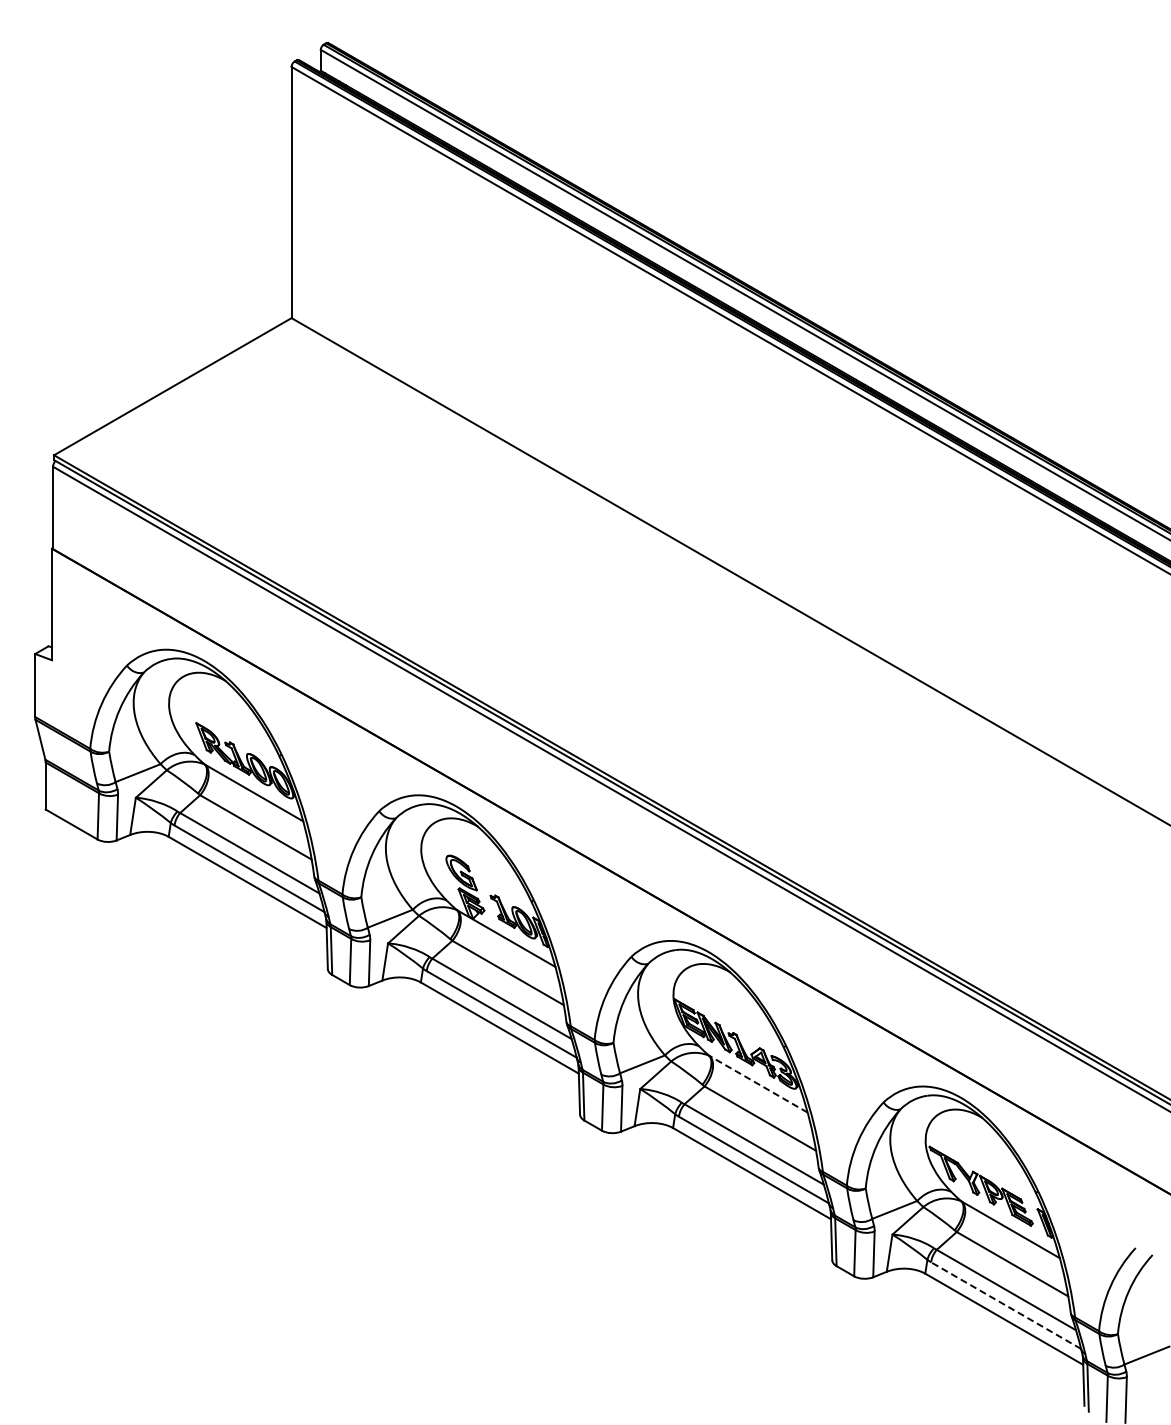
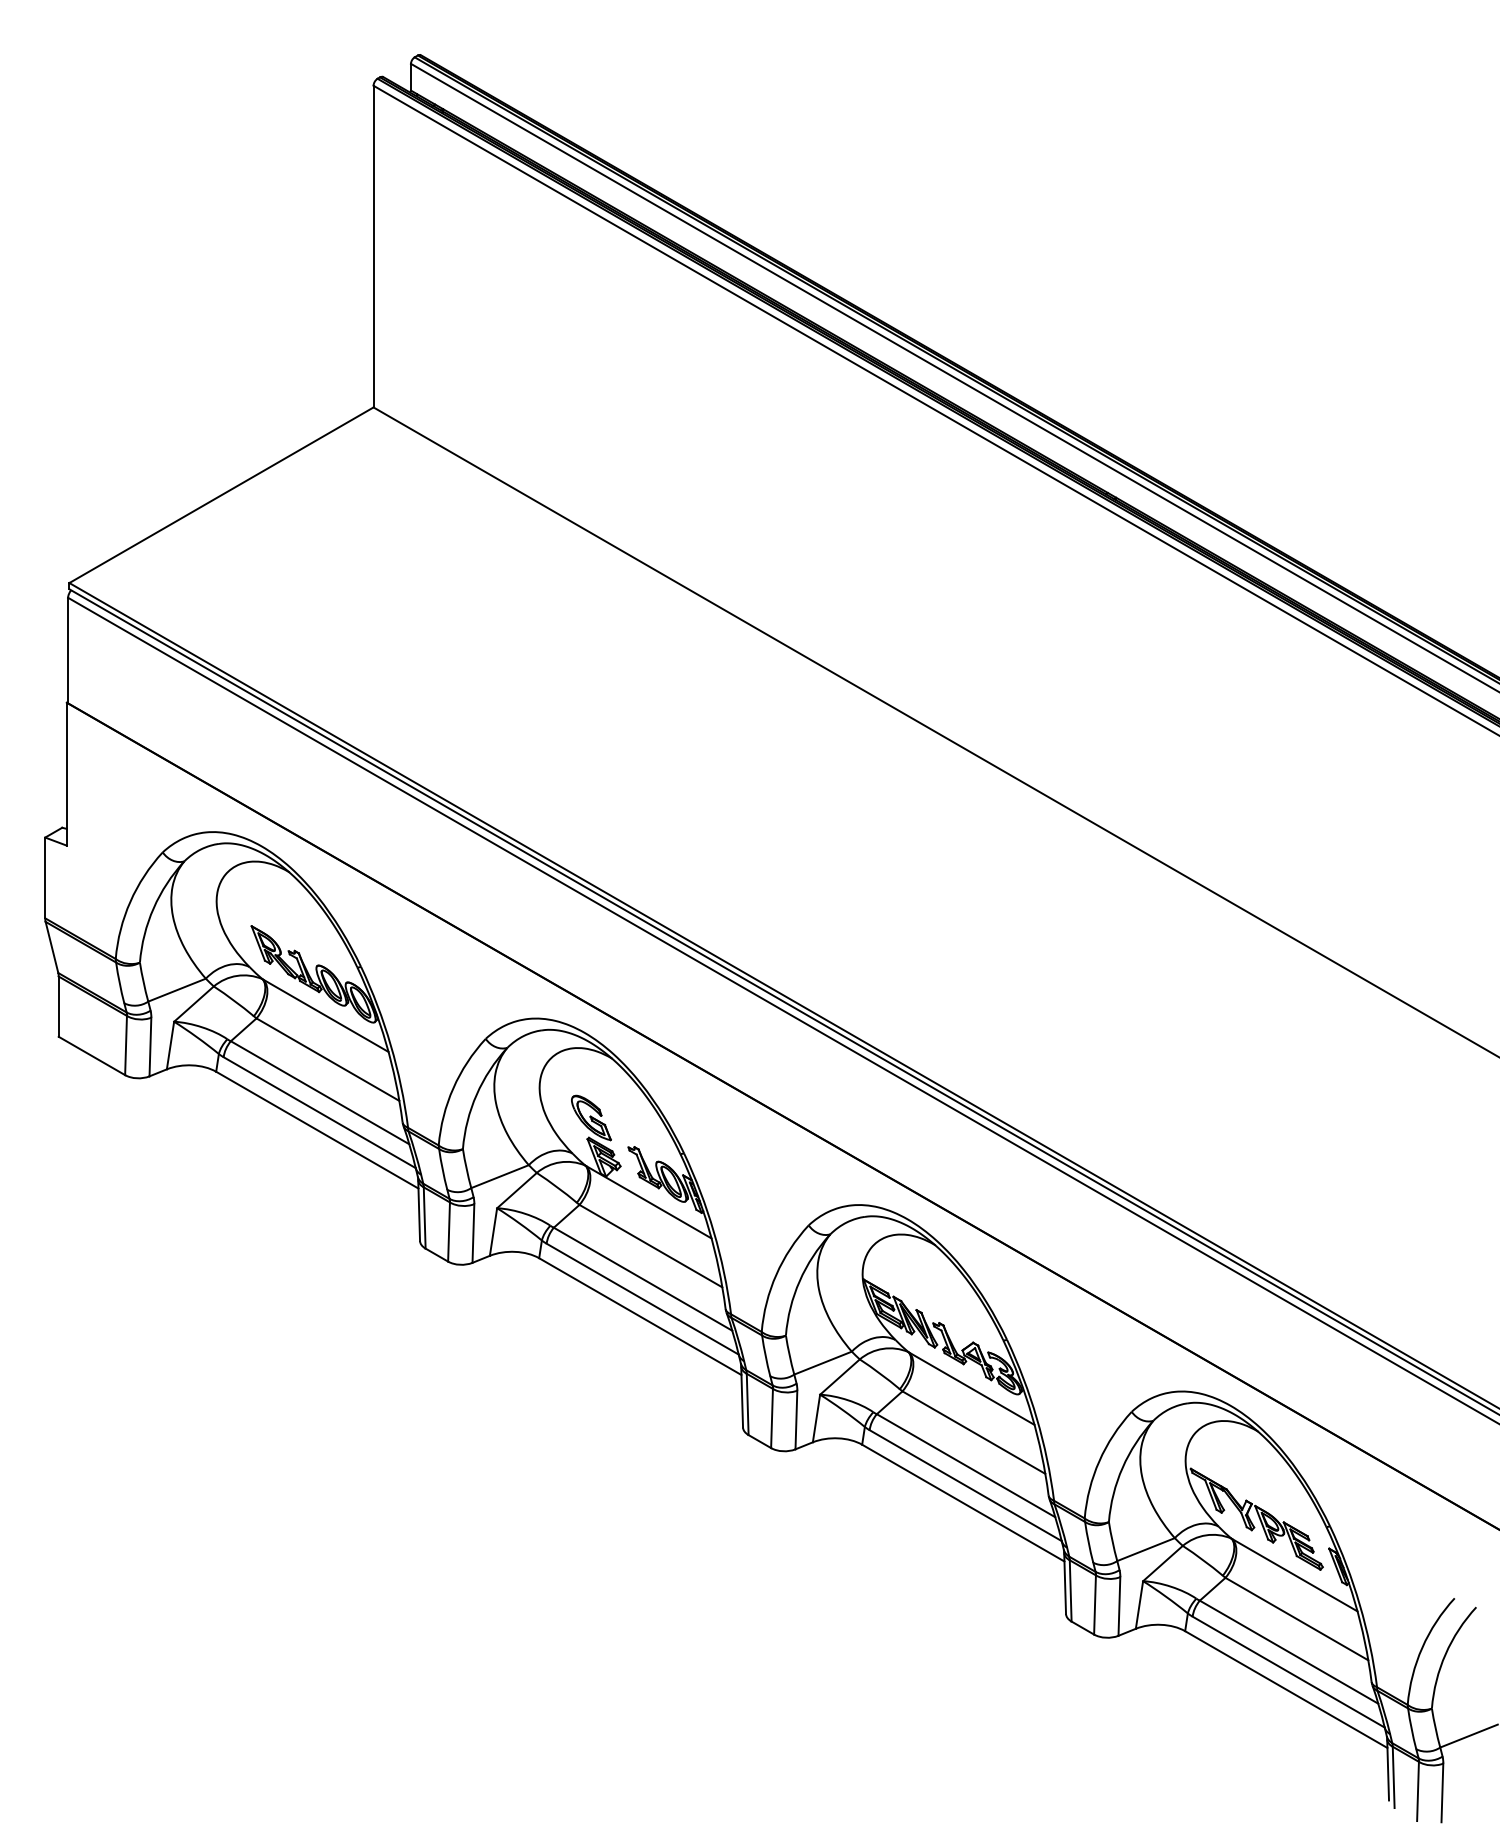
line: (758, 1084) -> (971, 1388), dashed -> solid
line: (1006, 1305) -> (1289, 1671), dashed -> solid

